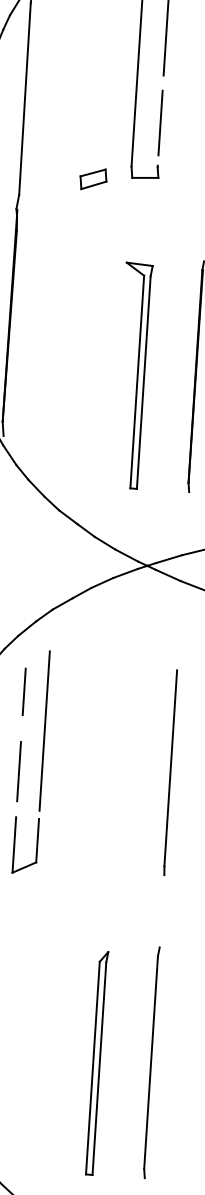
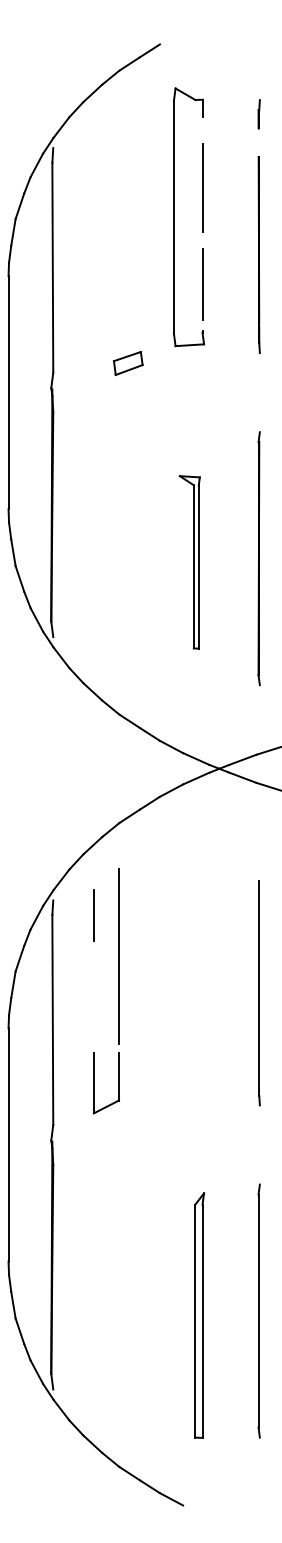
part: (93, 179) -> (128, 363), moved
part: (132, 375) -> (189, 562), size x0.7
line: (18, 771) -> (93, 1002), removed

